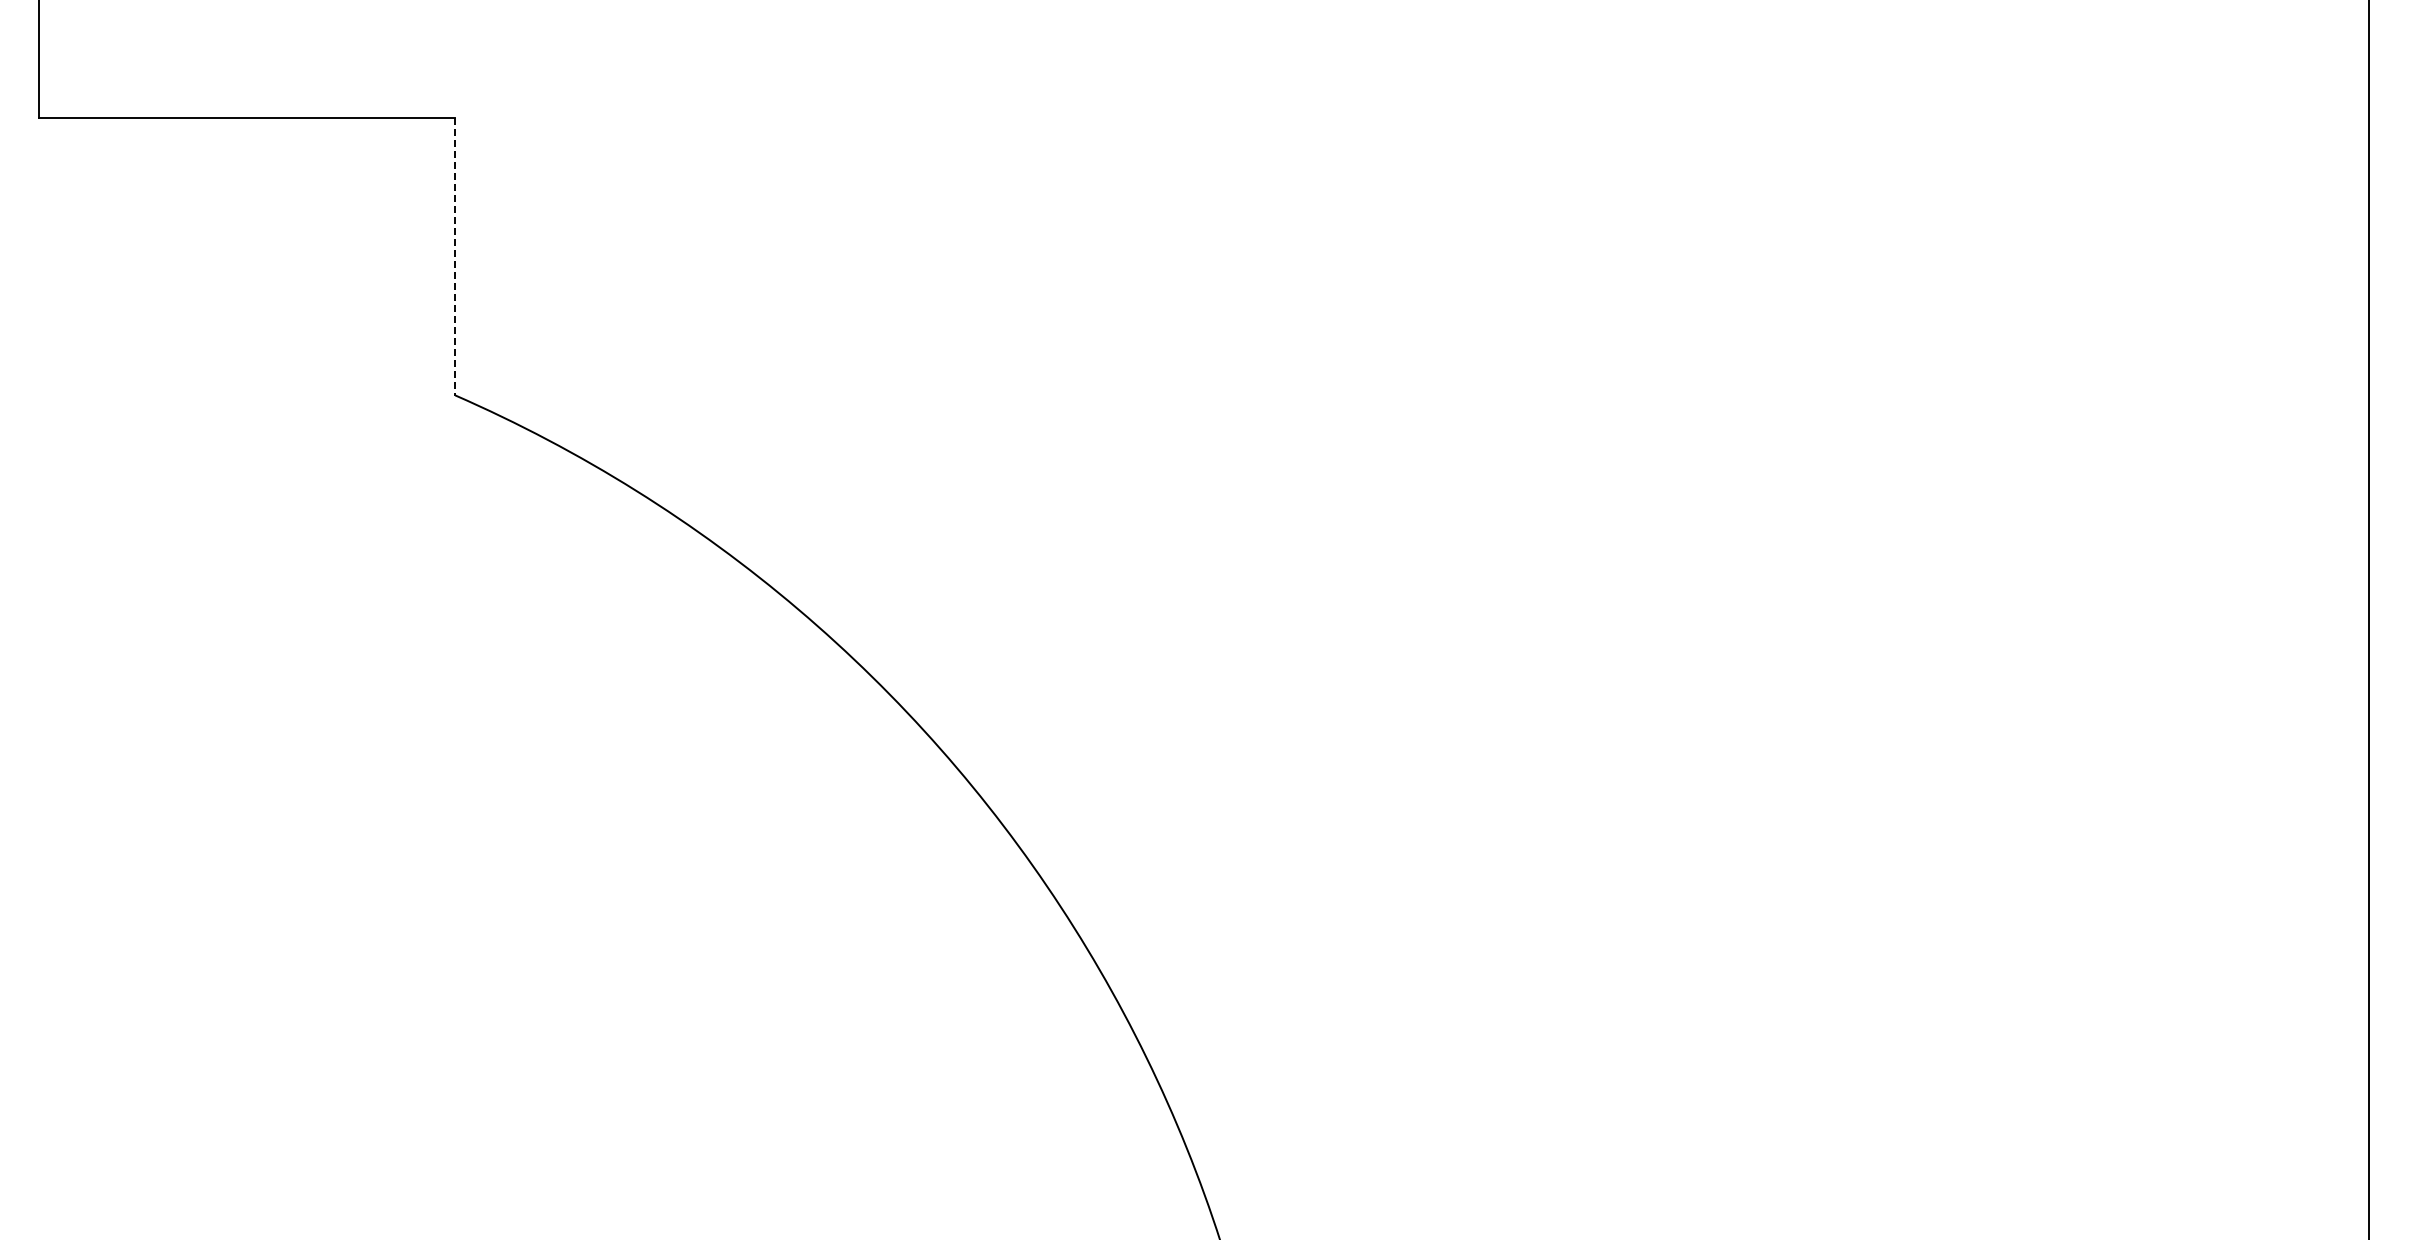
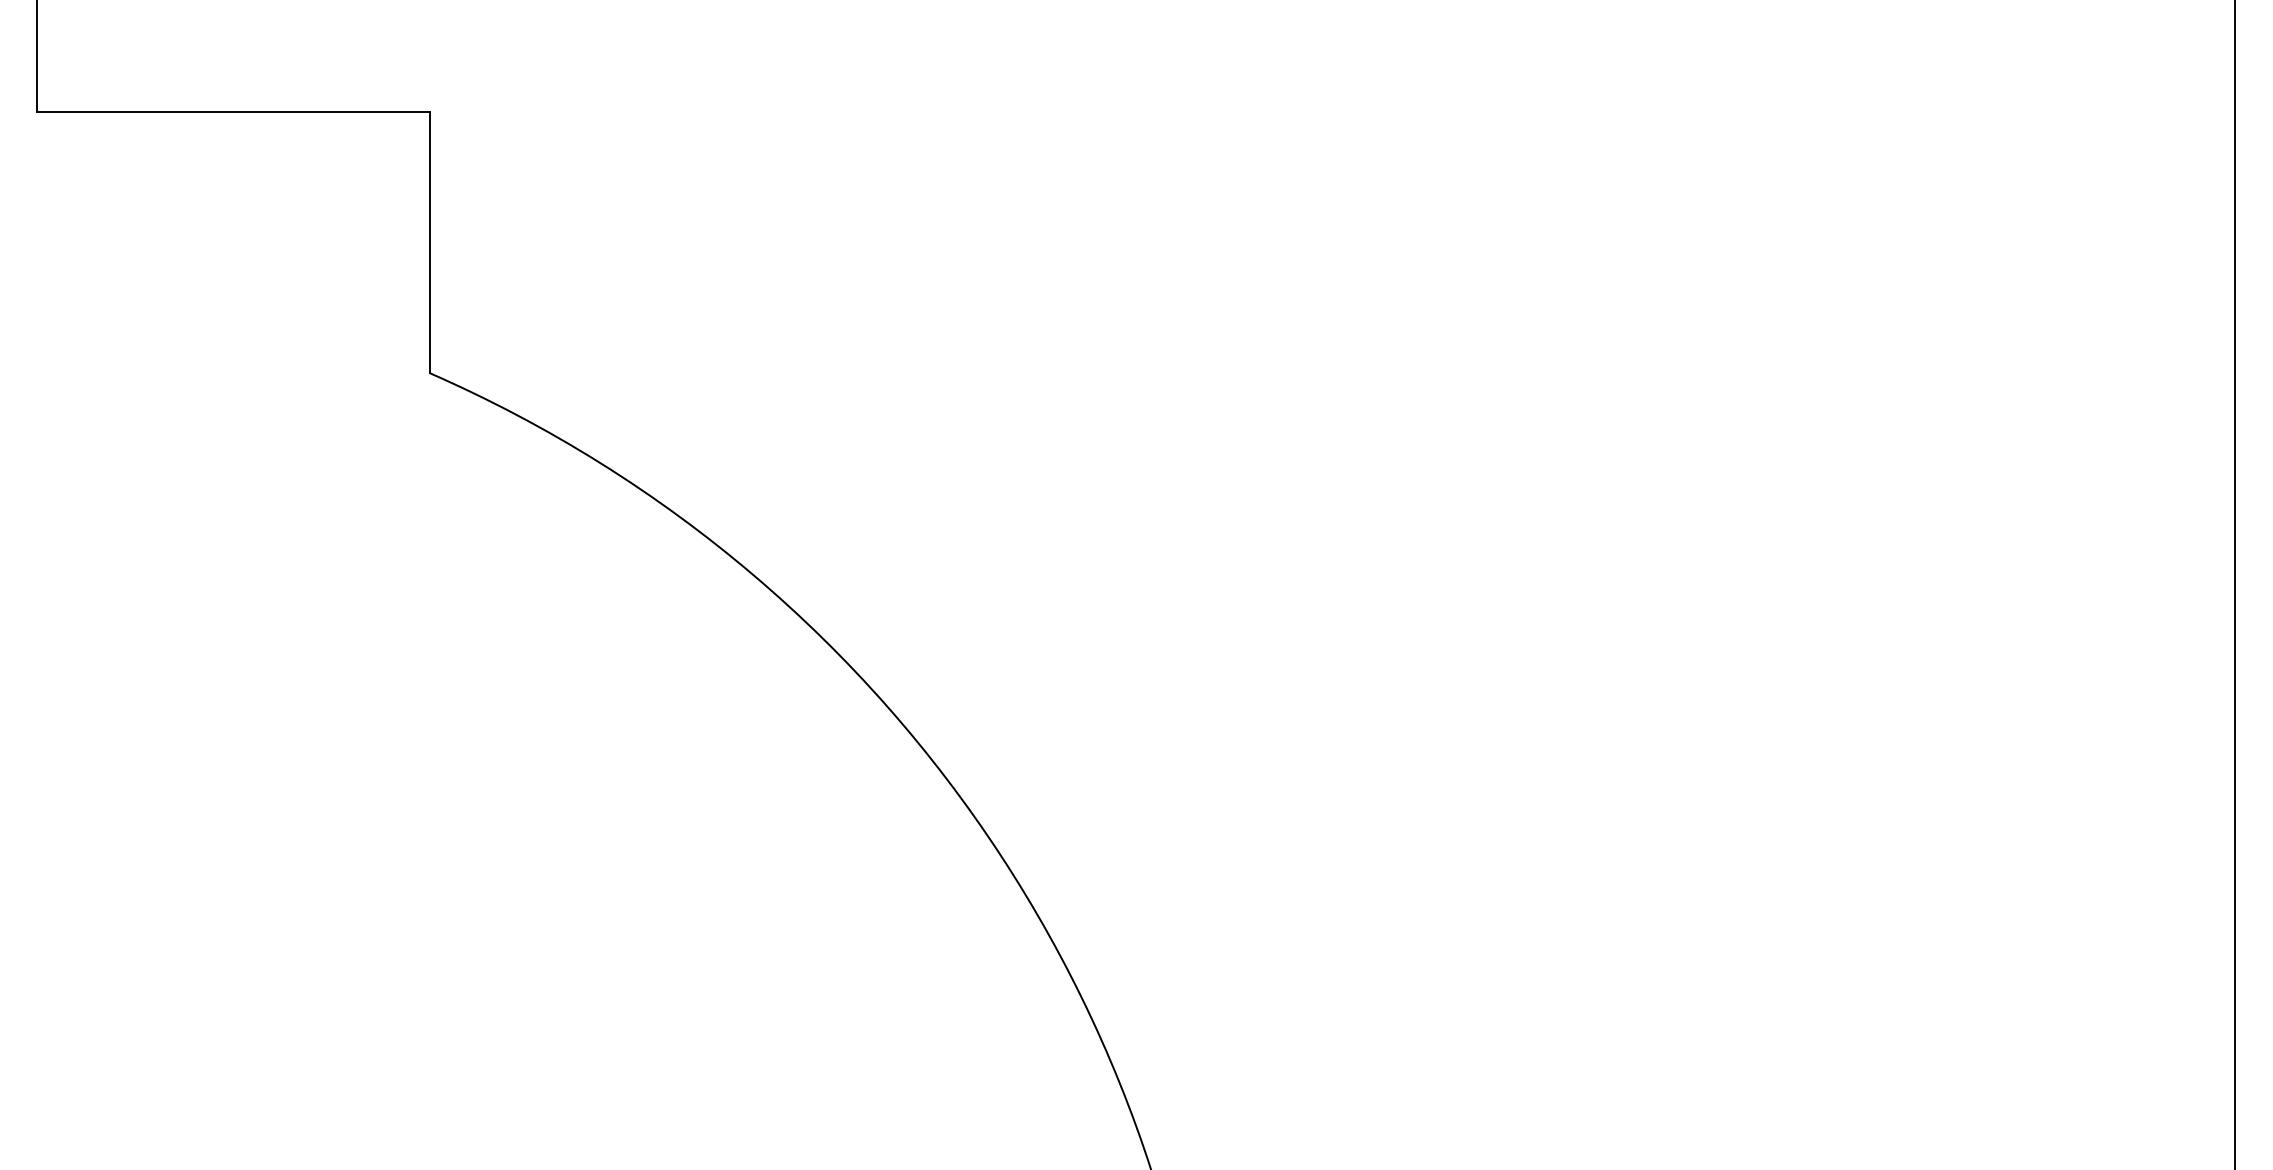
line: (455, 256) -> (429, 242), dashed -> solid

